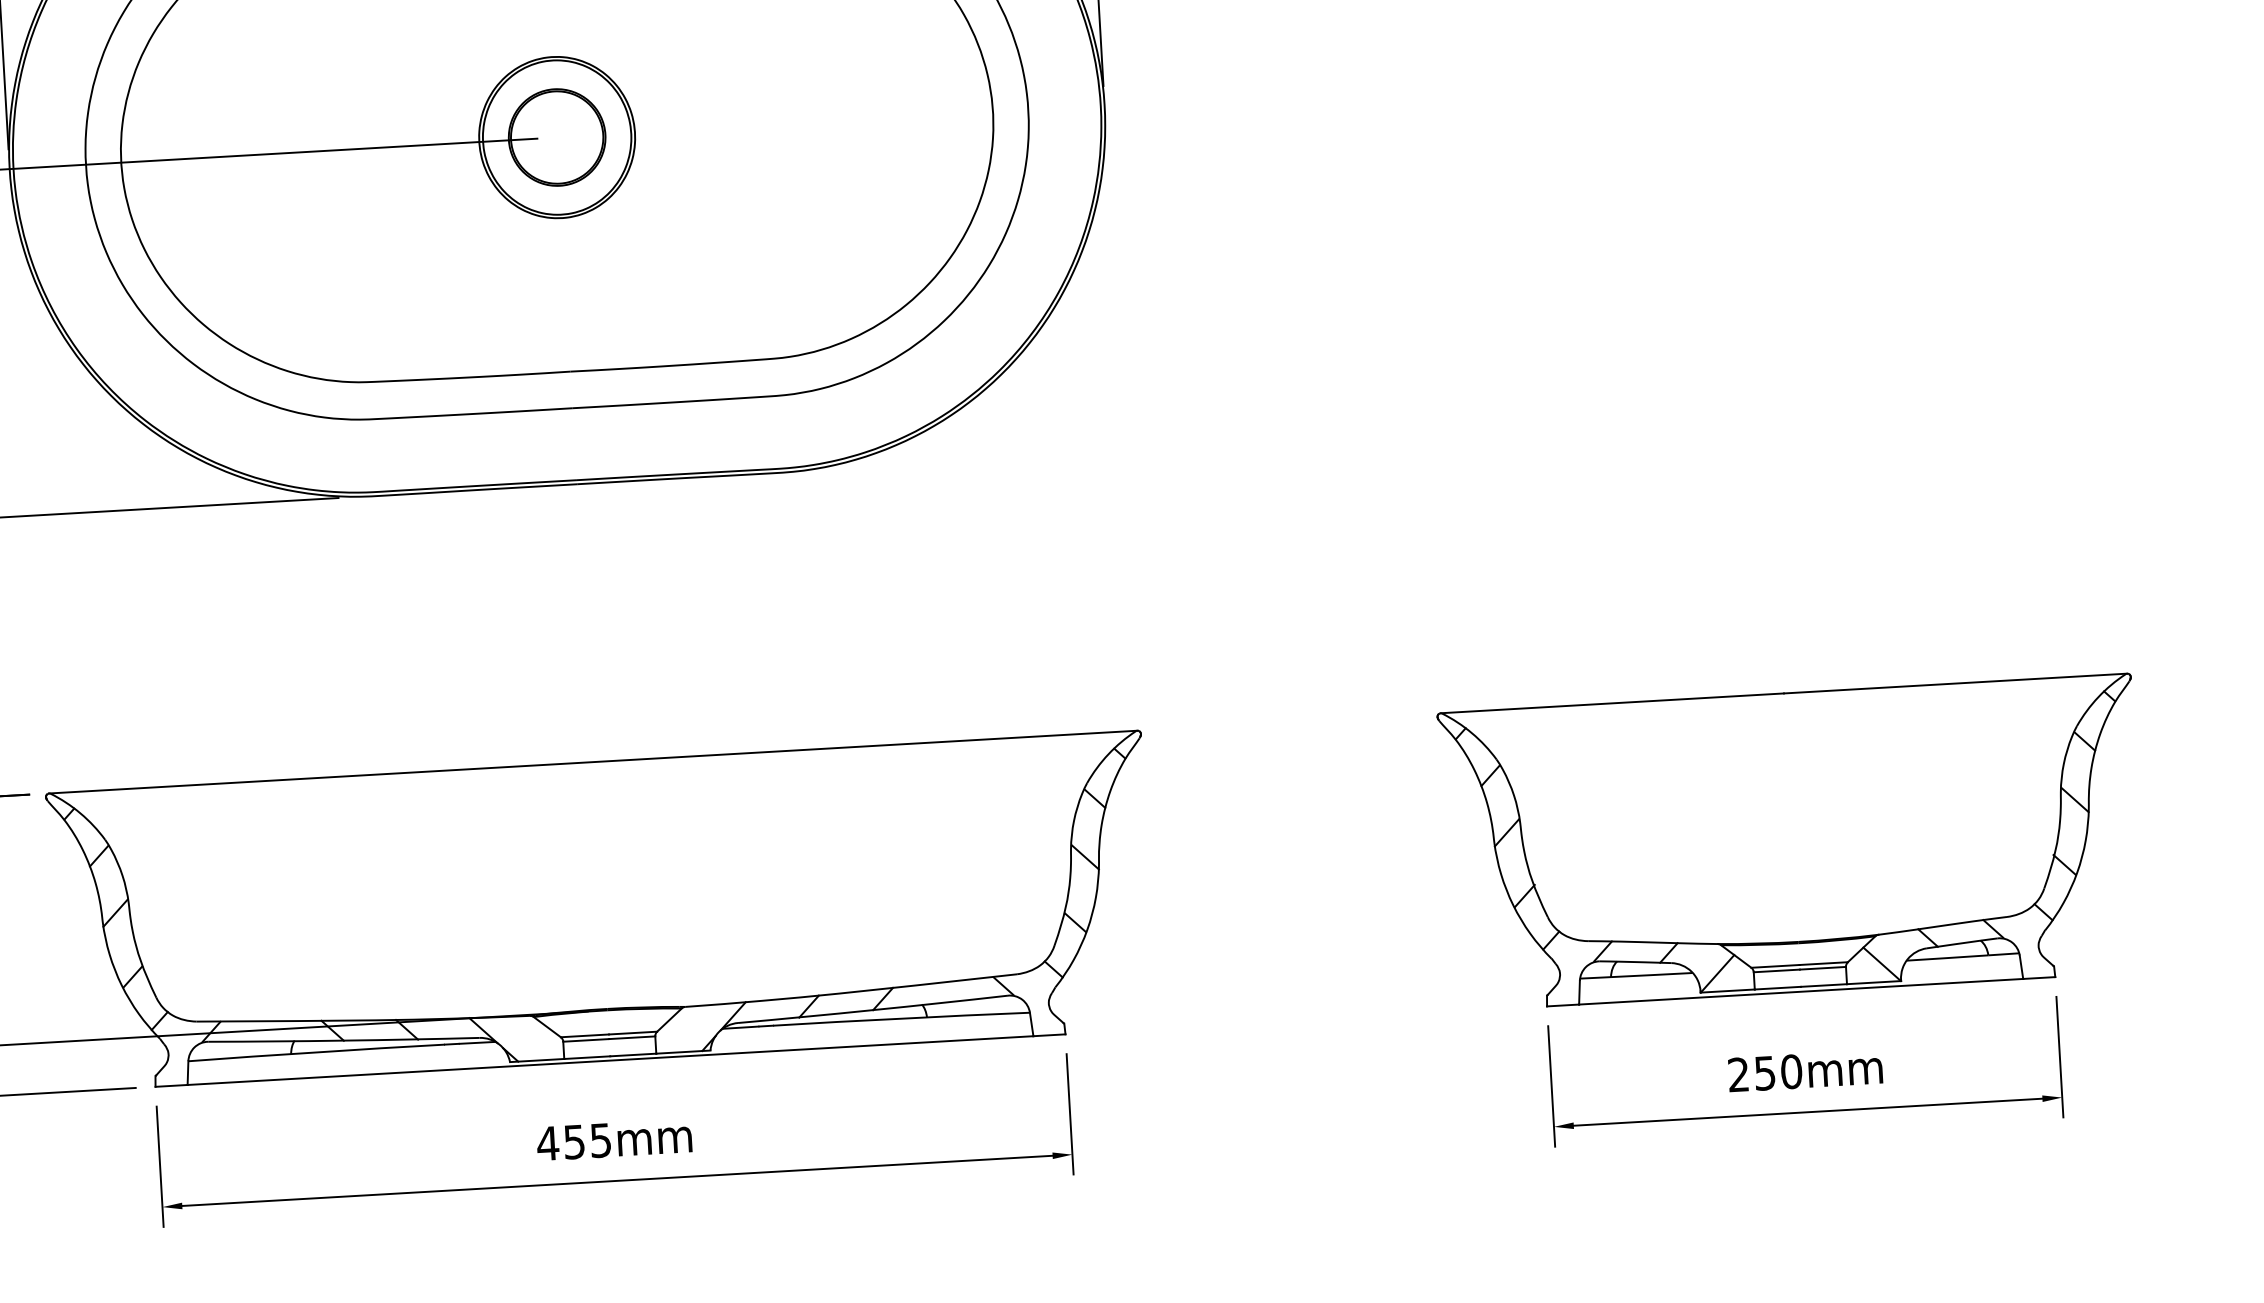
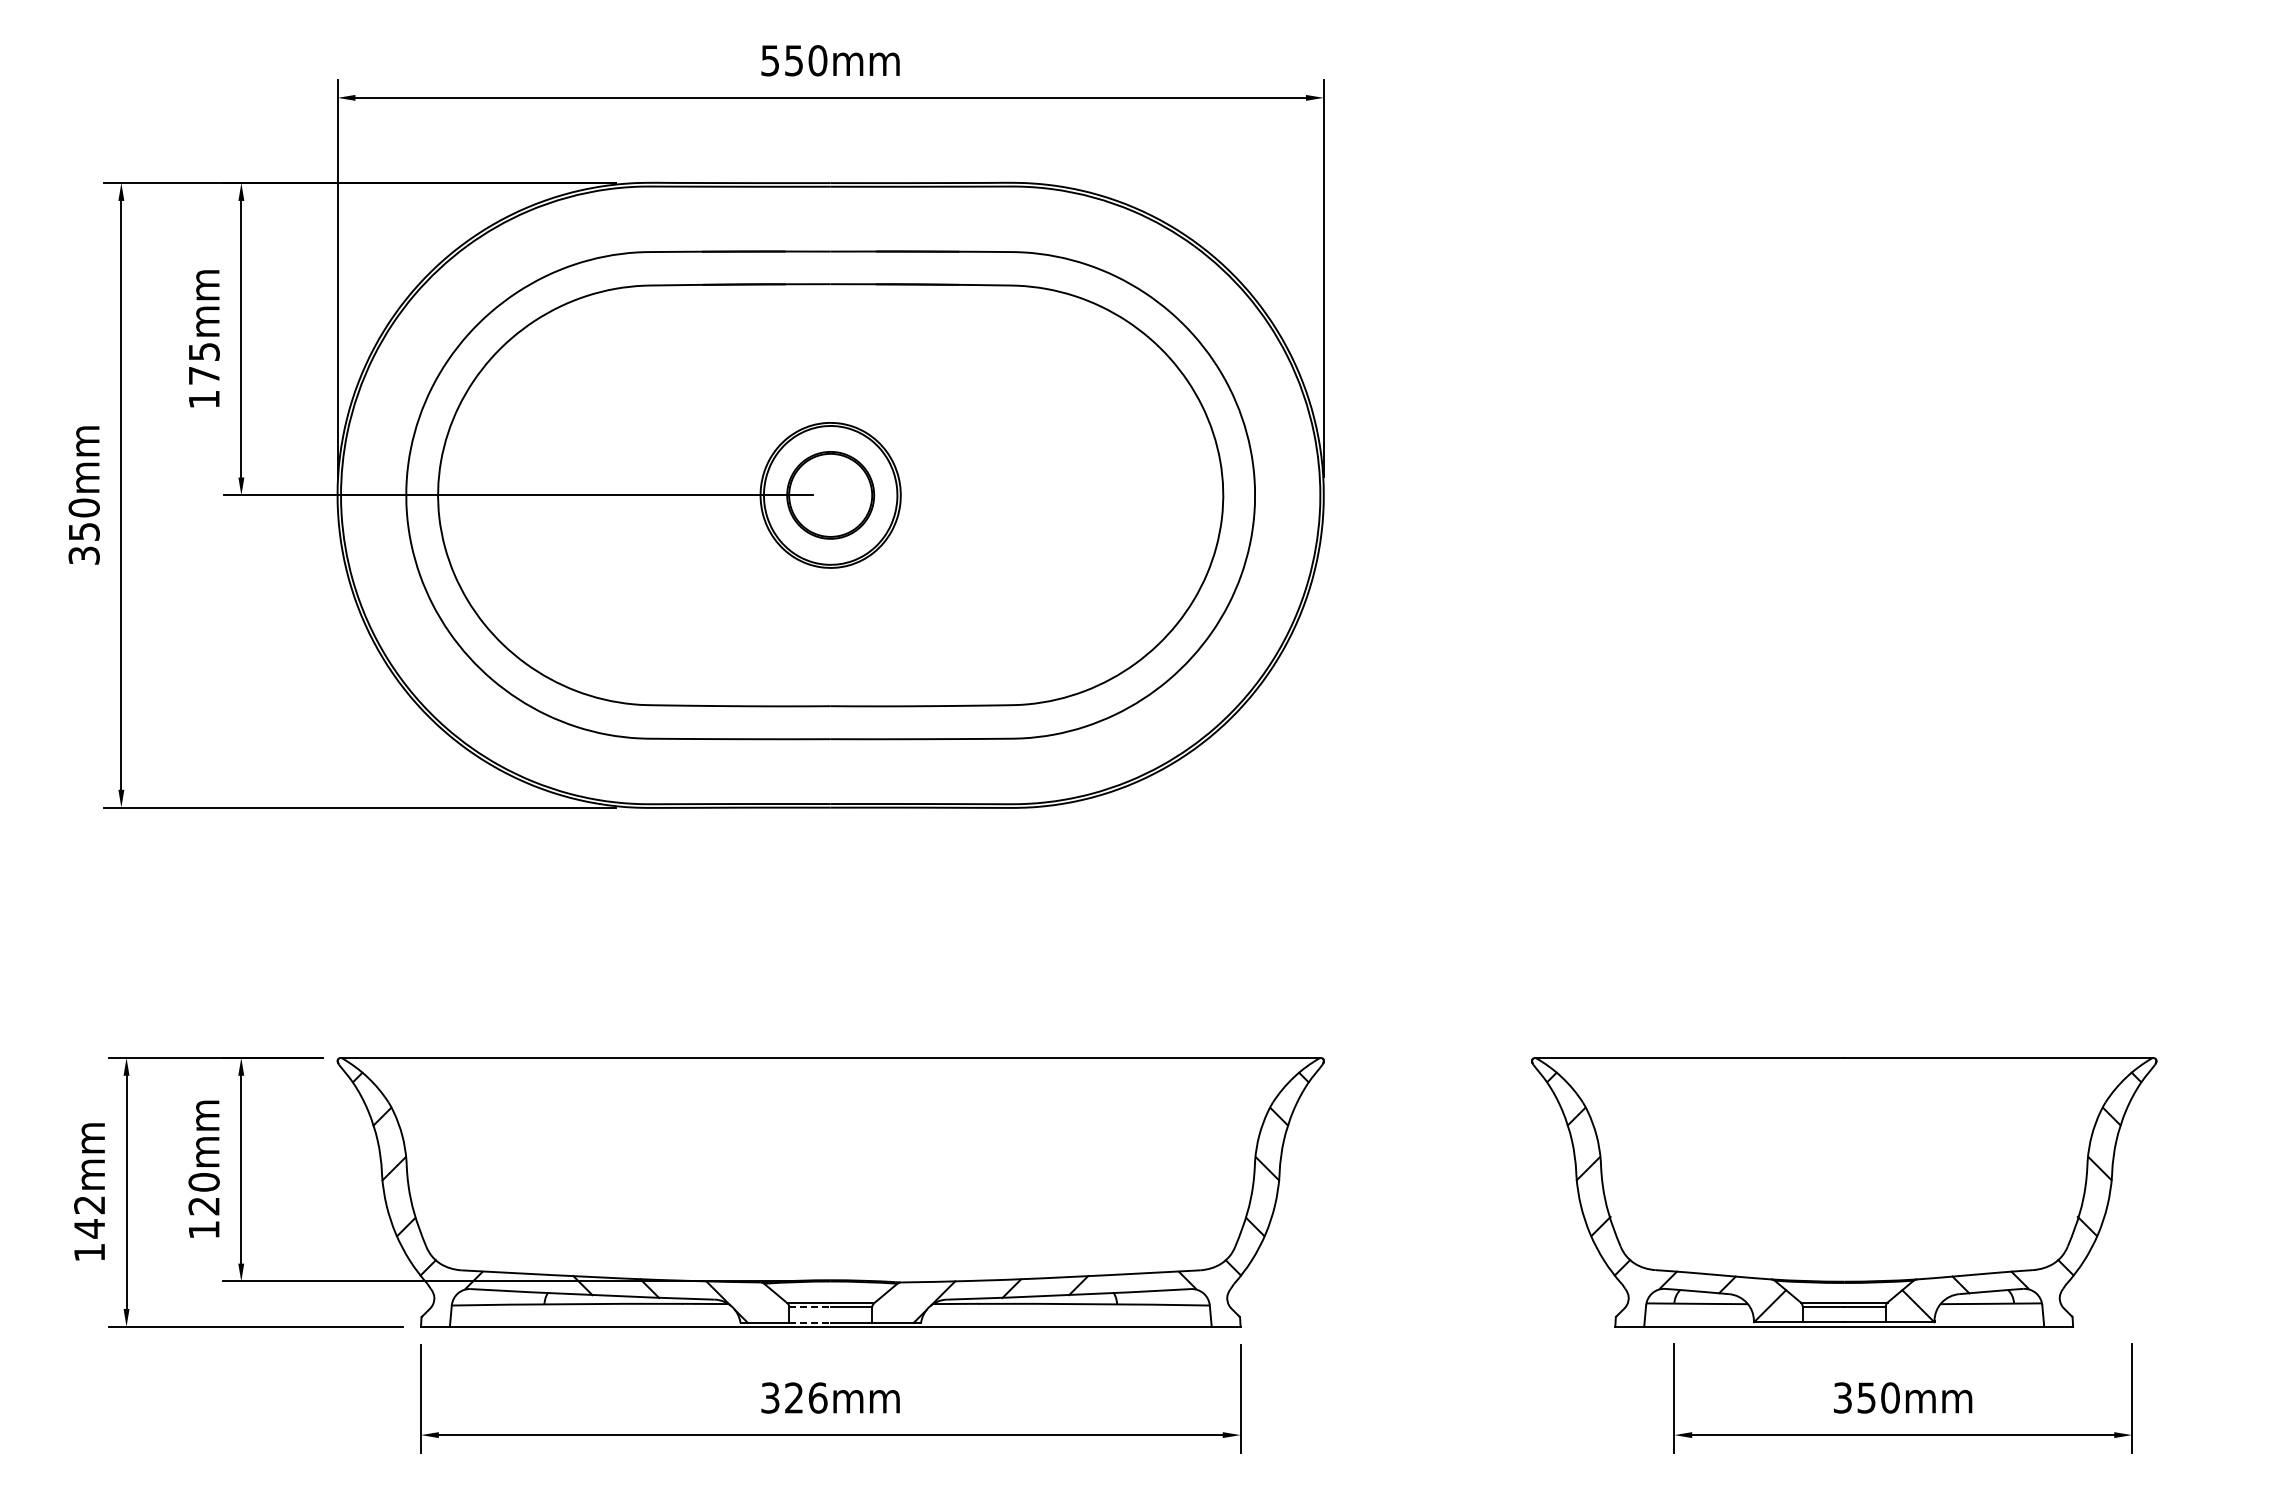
part: (1792, 842) -> (1844, 1192), moved
line: (586, 1040) -> (810, 1307), solid -> dashed
line: (587, 1057) -> (810, 1322), solid -> dashed
text: (1738, 1074) -> (1842, 1397), 250mm -> 350mm
text: (573, 1141) -> (793, 1397), 455mm -> 326mm

